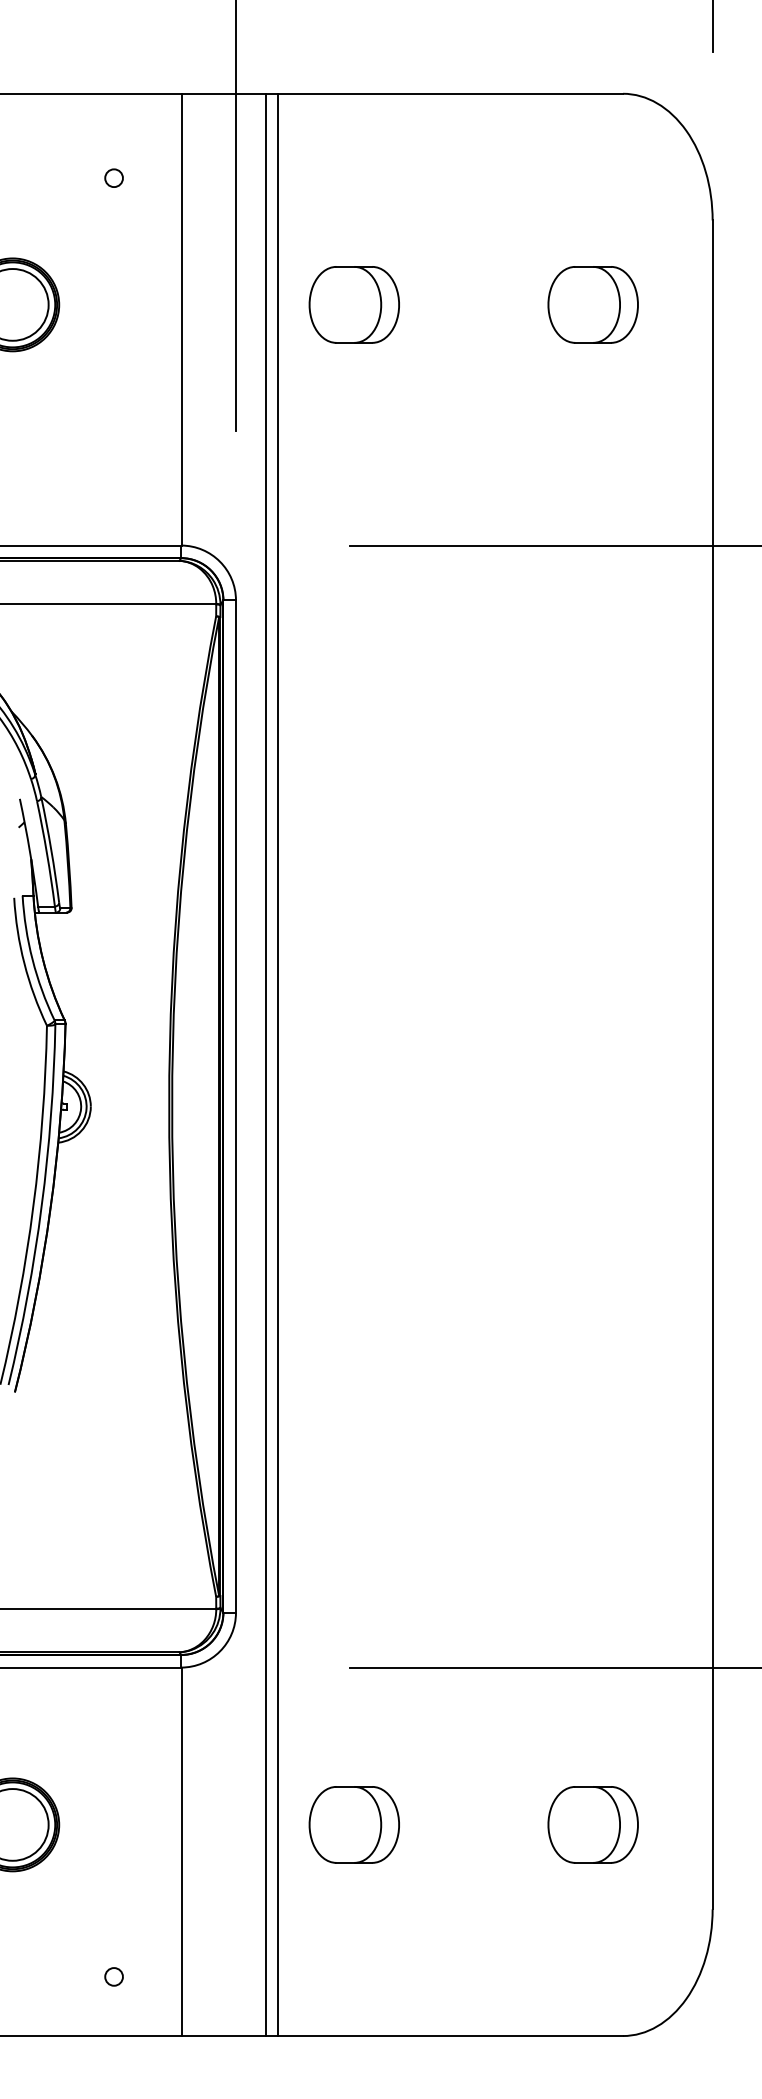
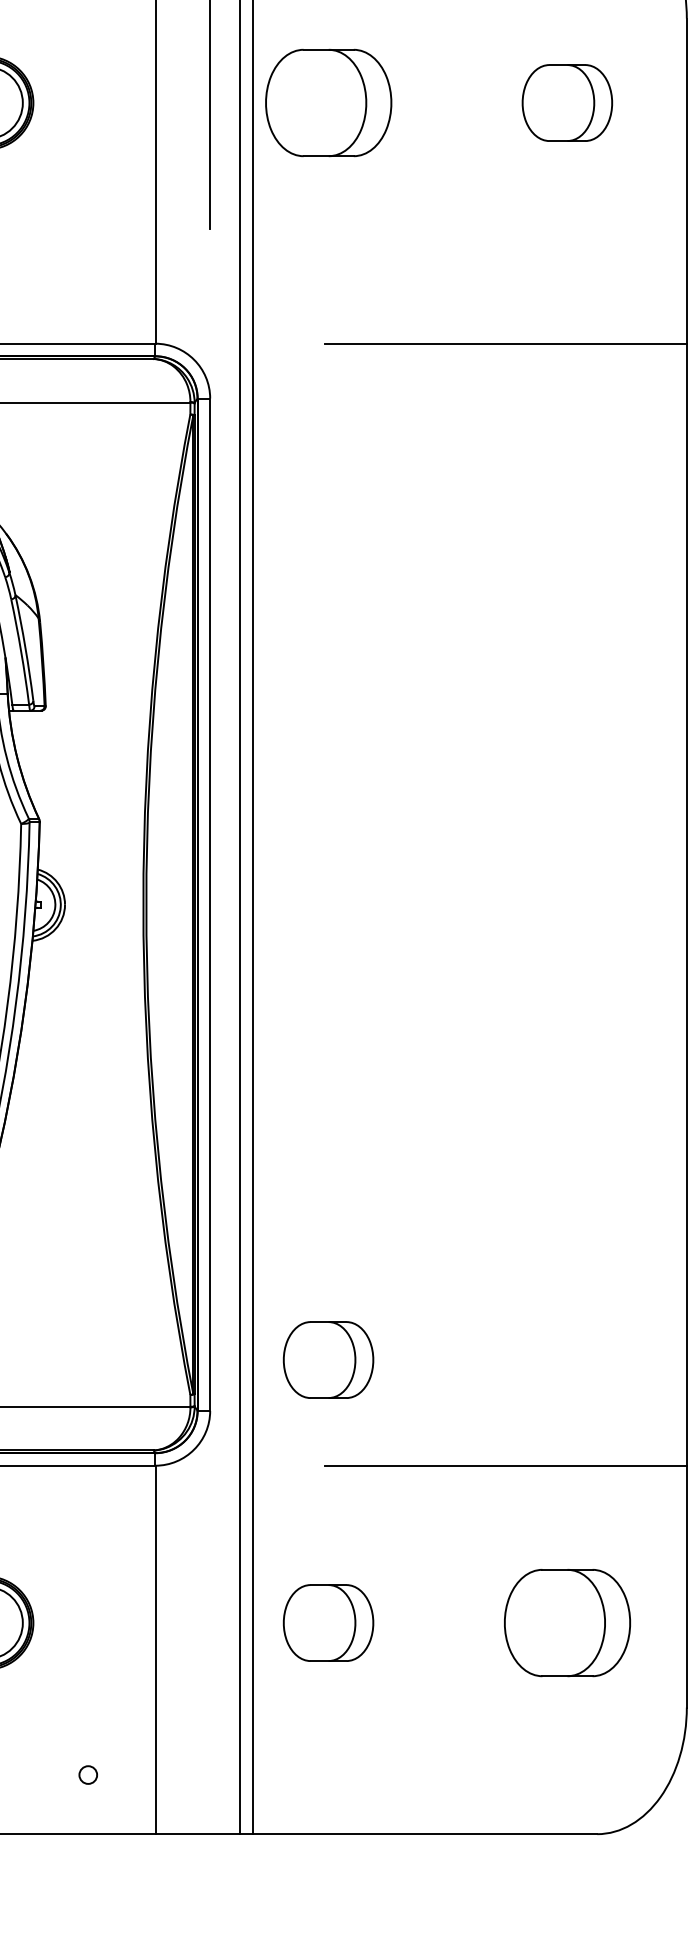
part: (353, 304) -> (327, 102), size x1.4
part: (353, 1561) -> (327, 1359), added
part: (592, 1824) -> (566, 1622), size x1.4

